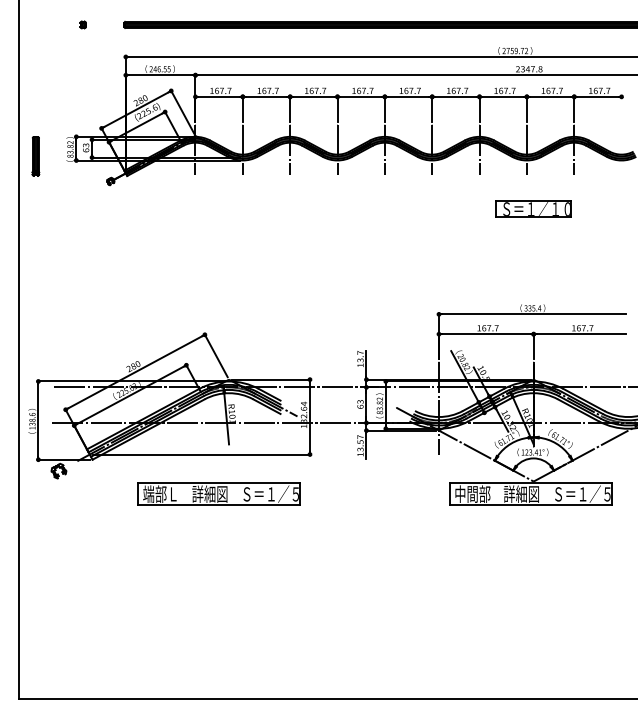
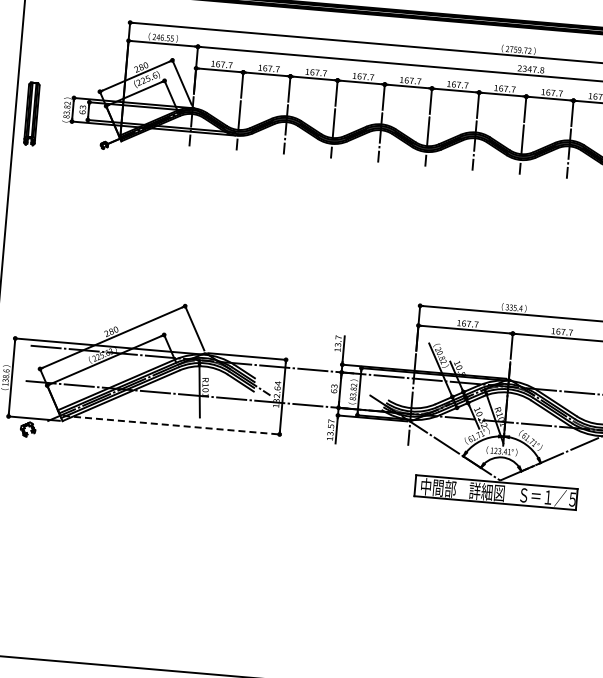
part: (35, 156) -> (31, 114), size x1.6
part: (533, 208) -> (523, 208), removed
line: (201, 454) -> (171, 425), solid -> dashed
part: (218, 493) -> (185, 465), removed

